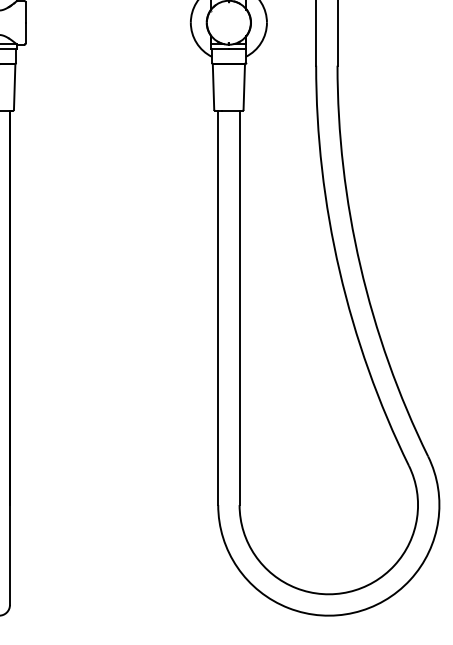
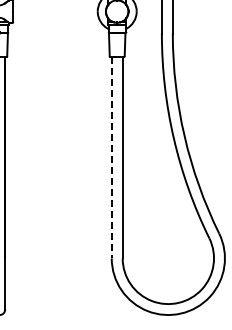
line: (217, 307) -> (111, 157), solid -> dashed

